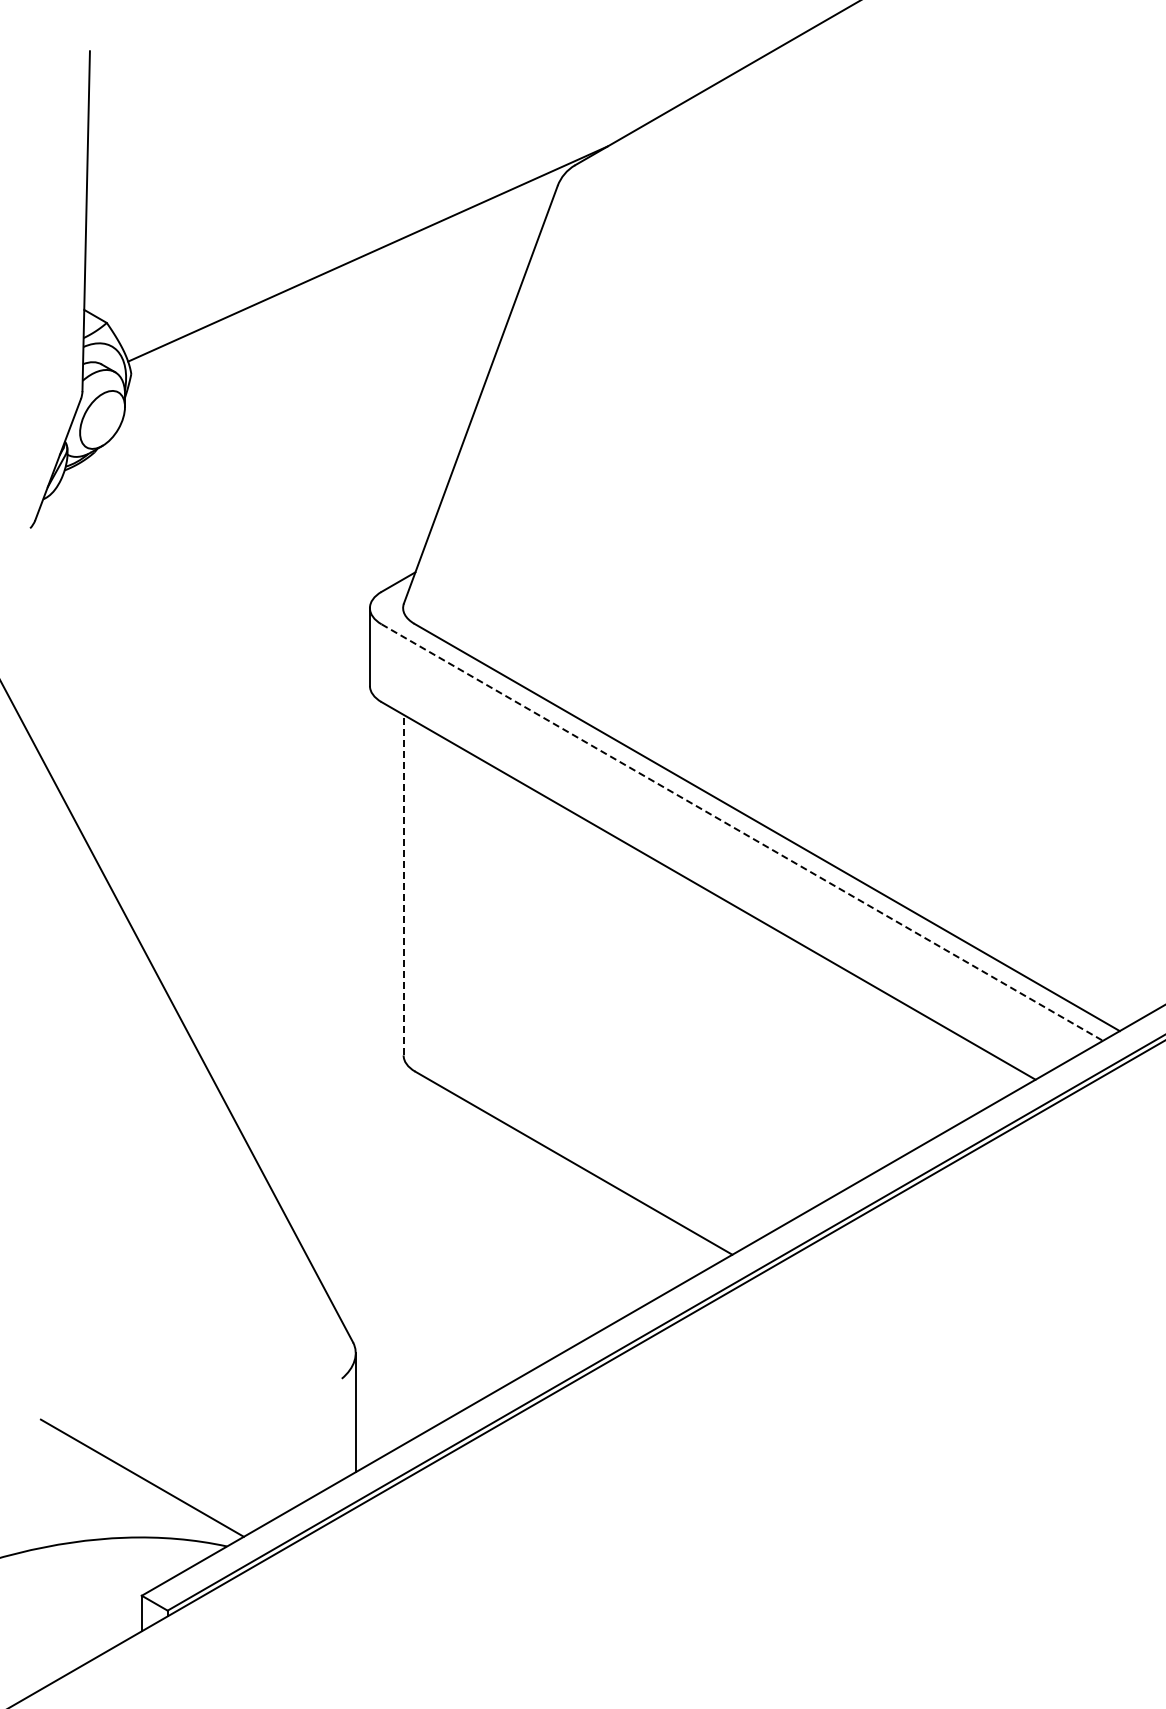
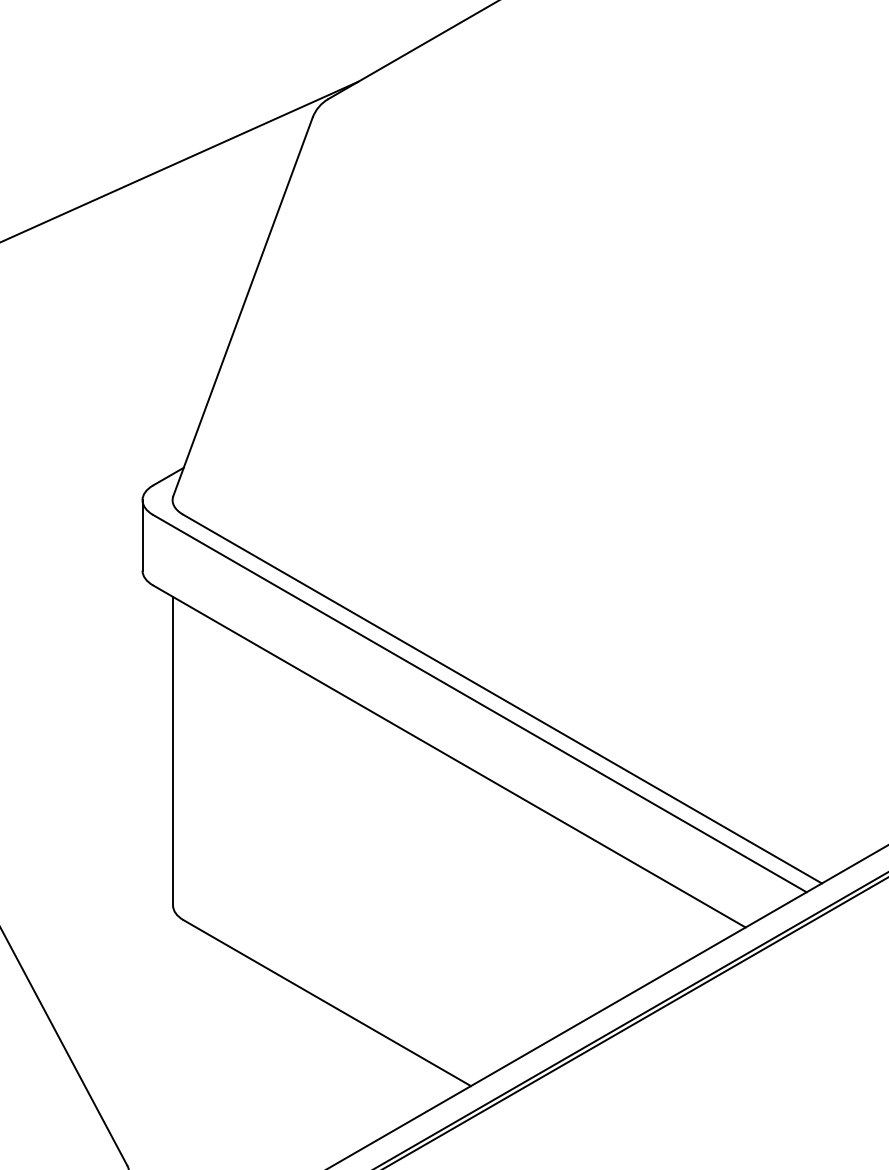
line: (742, 832) -> (480, 703), dashed -> solid
line: (403, 884) -> (172, 750), dashed -> solid

